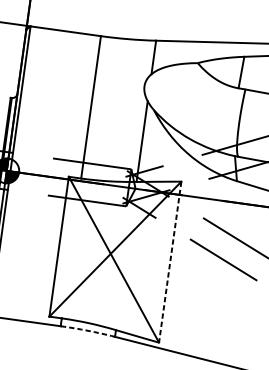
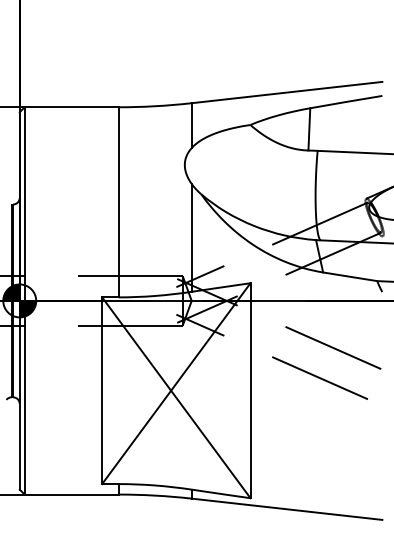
line: (170, 262) -> (250, 391), dashed -> solid
arc: (88, 330) -> (155, 495), dashed -> solid

